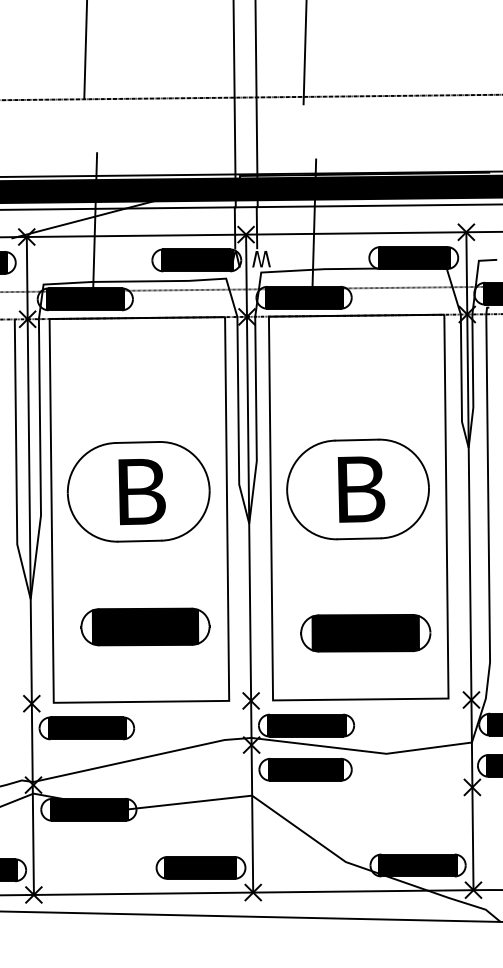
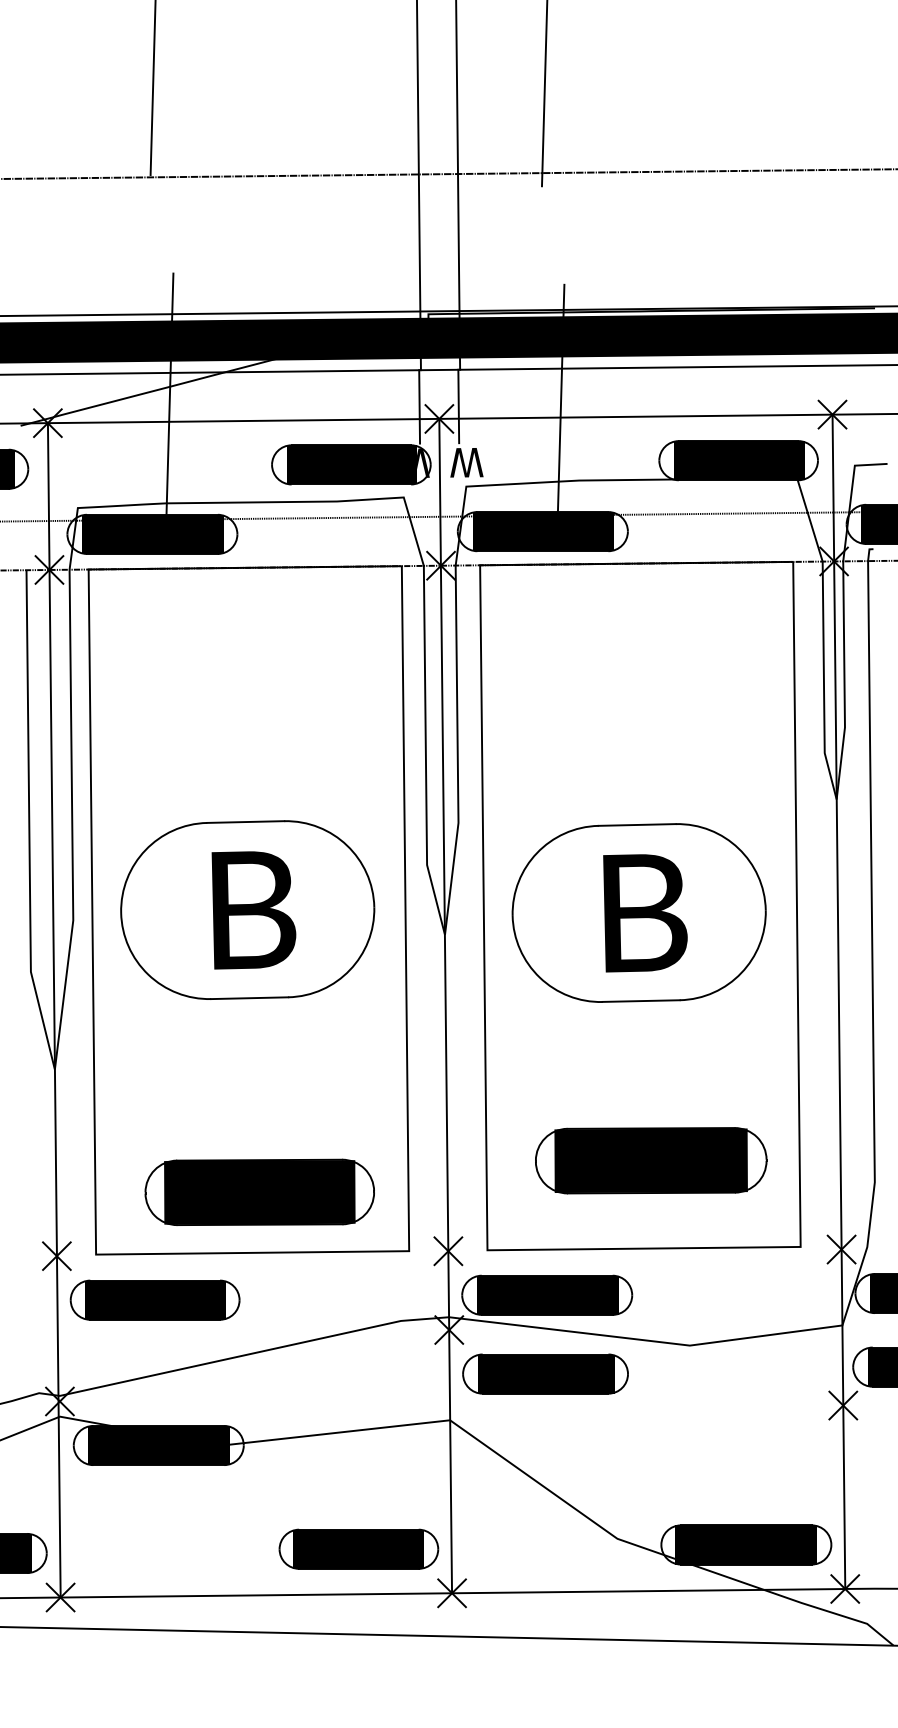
part: (357, 489) -> (638, 913), moved
part: (138, 491) -> (247, 909), moved
part: (145, 626) -> (259, 1191), moved
part: (365, 633) -> (650, 1161), moved

